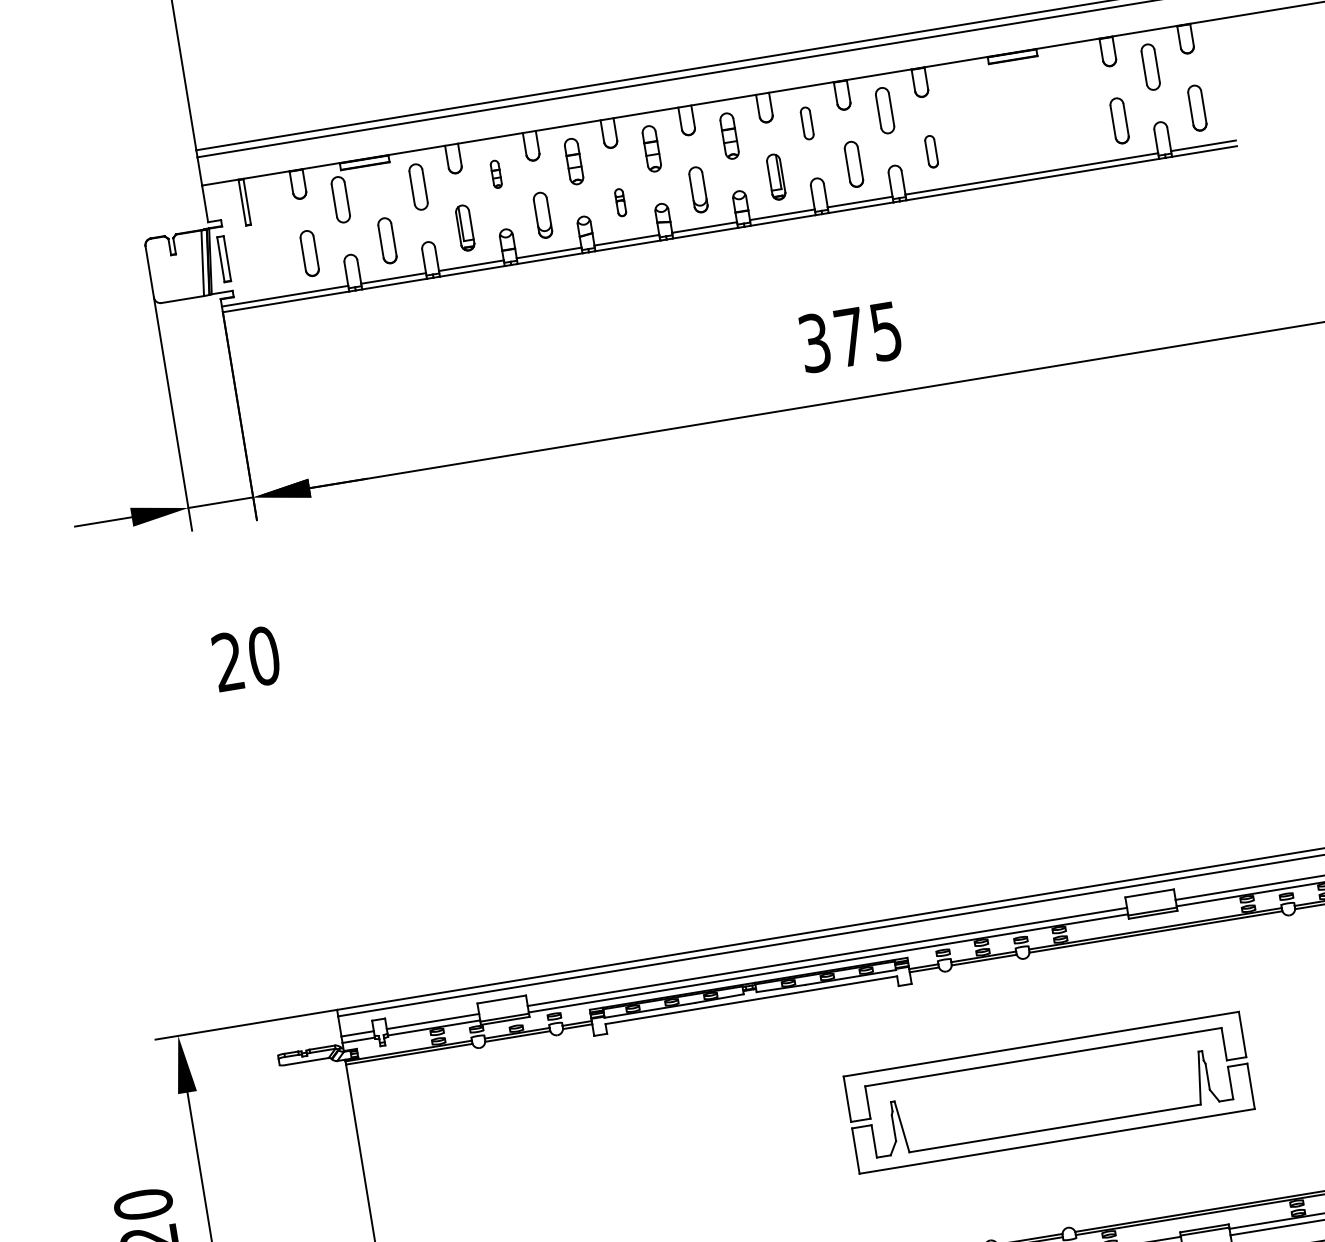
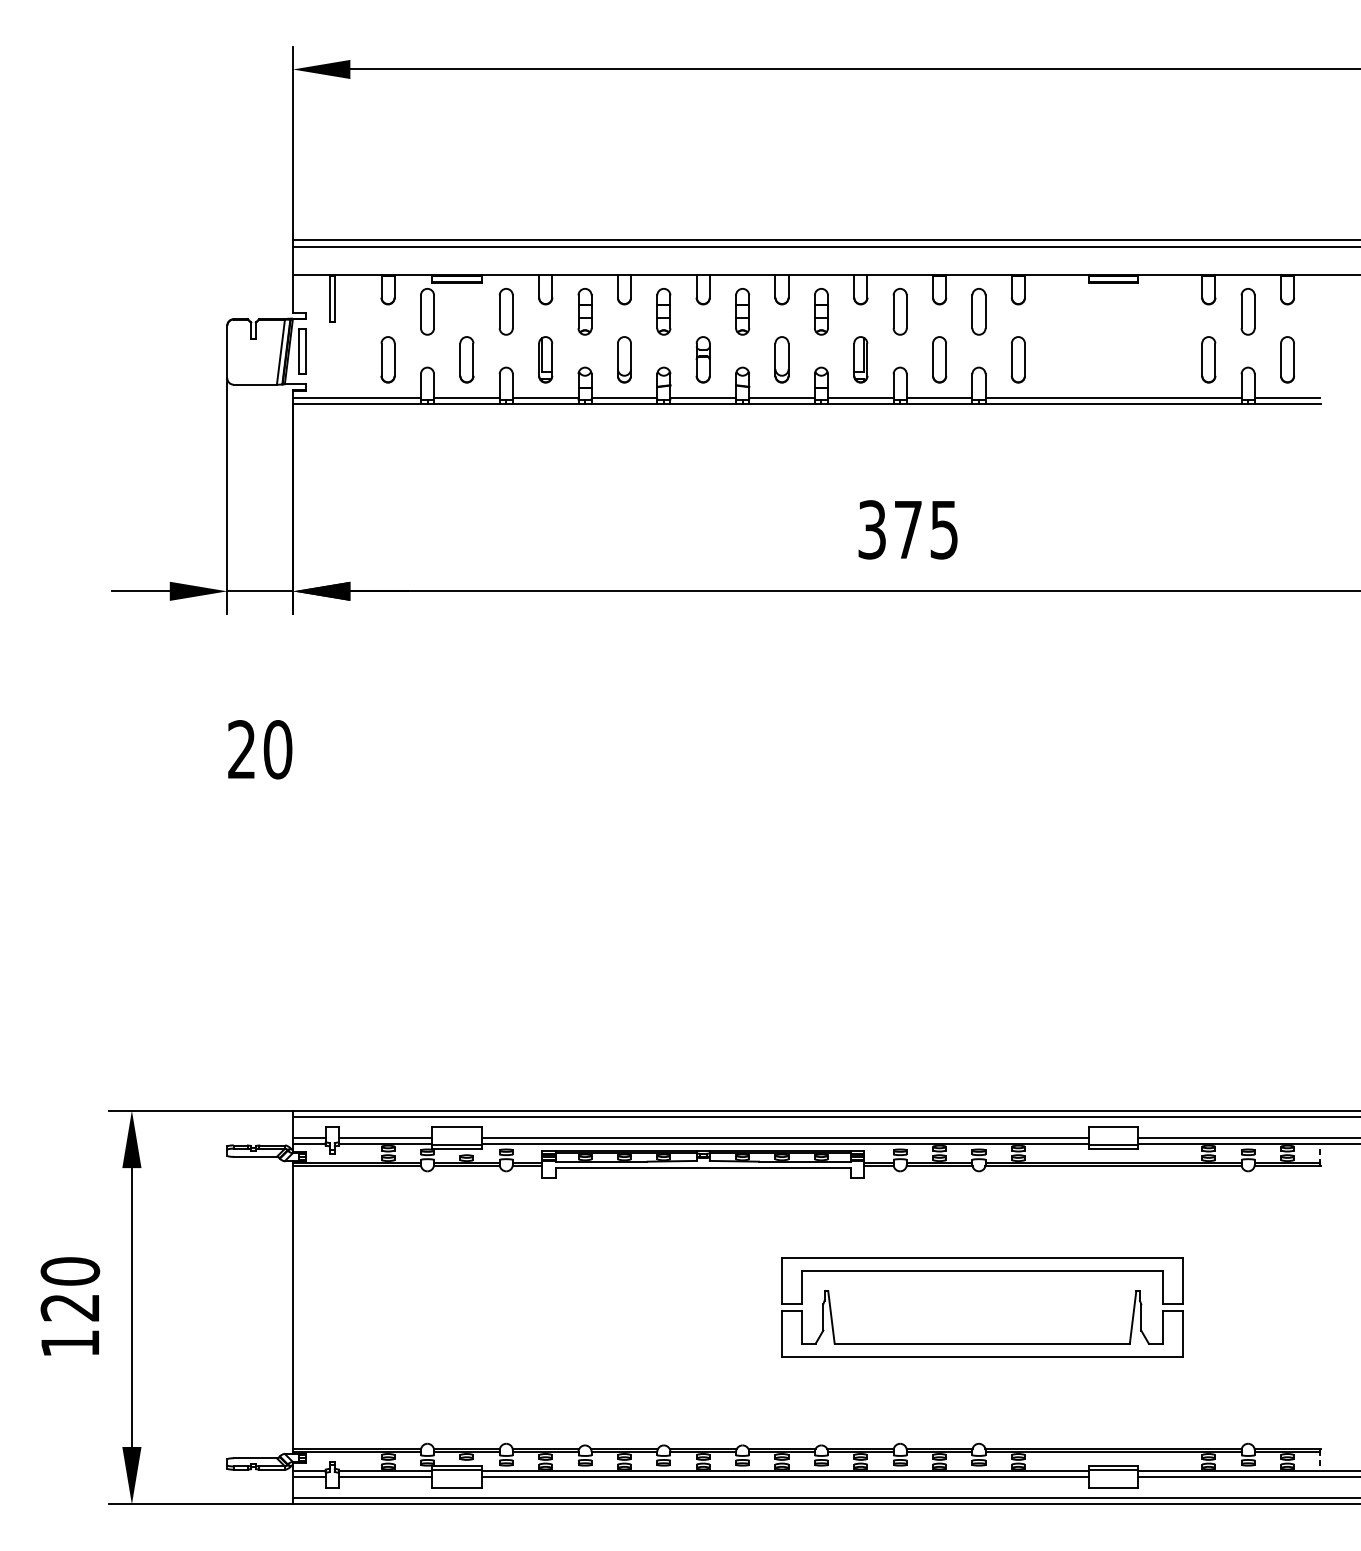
part: (806, 123) -> (899, 311), size x1.43
part: (930, 151) -> (1017, 359), size x1.43
part: (495, 174) -> (584, 311), size x1.67
part: (619, 202) -> (702, 359), size x1.67

